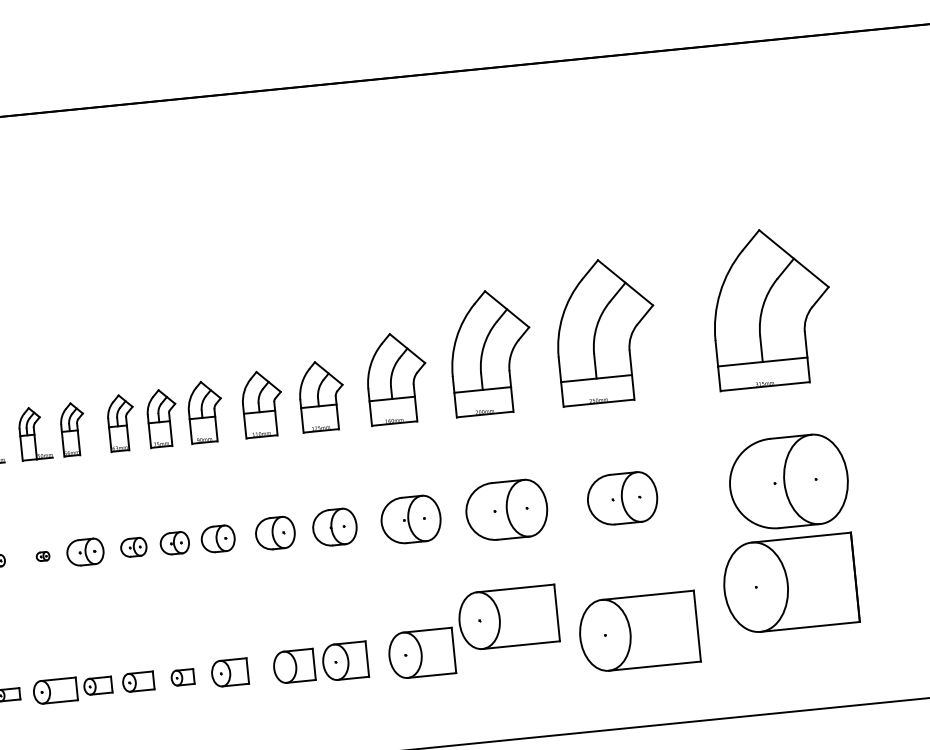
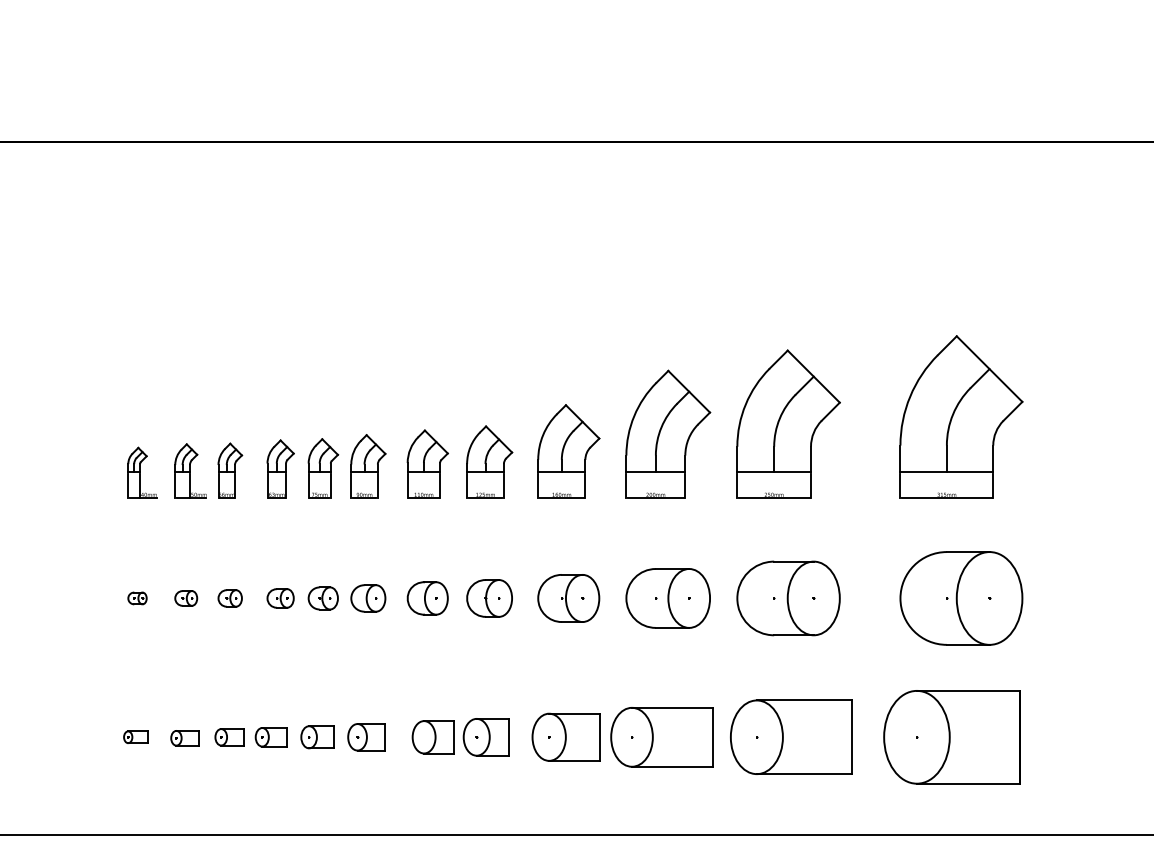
part: (622, 498) -> (788, 598), size x1.43
part: (84, 552) -> (229, 598), size x0.62
part: (43, 556) -> (186, 598), size x1.67
part: (789, 584) -> (951, 737), moved
part: (508, 618) -> (661, 737), moved
part: (182, 677) -> (317, 737), size x1.43
part: (54, 691) -> (184, 738), size x0.62

